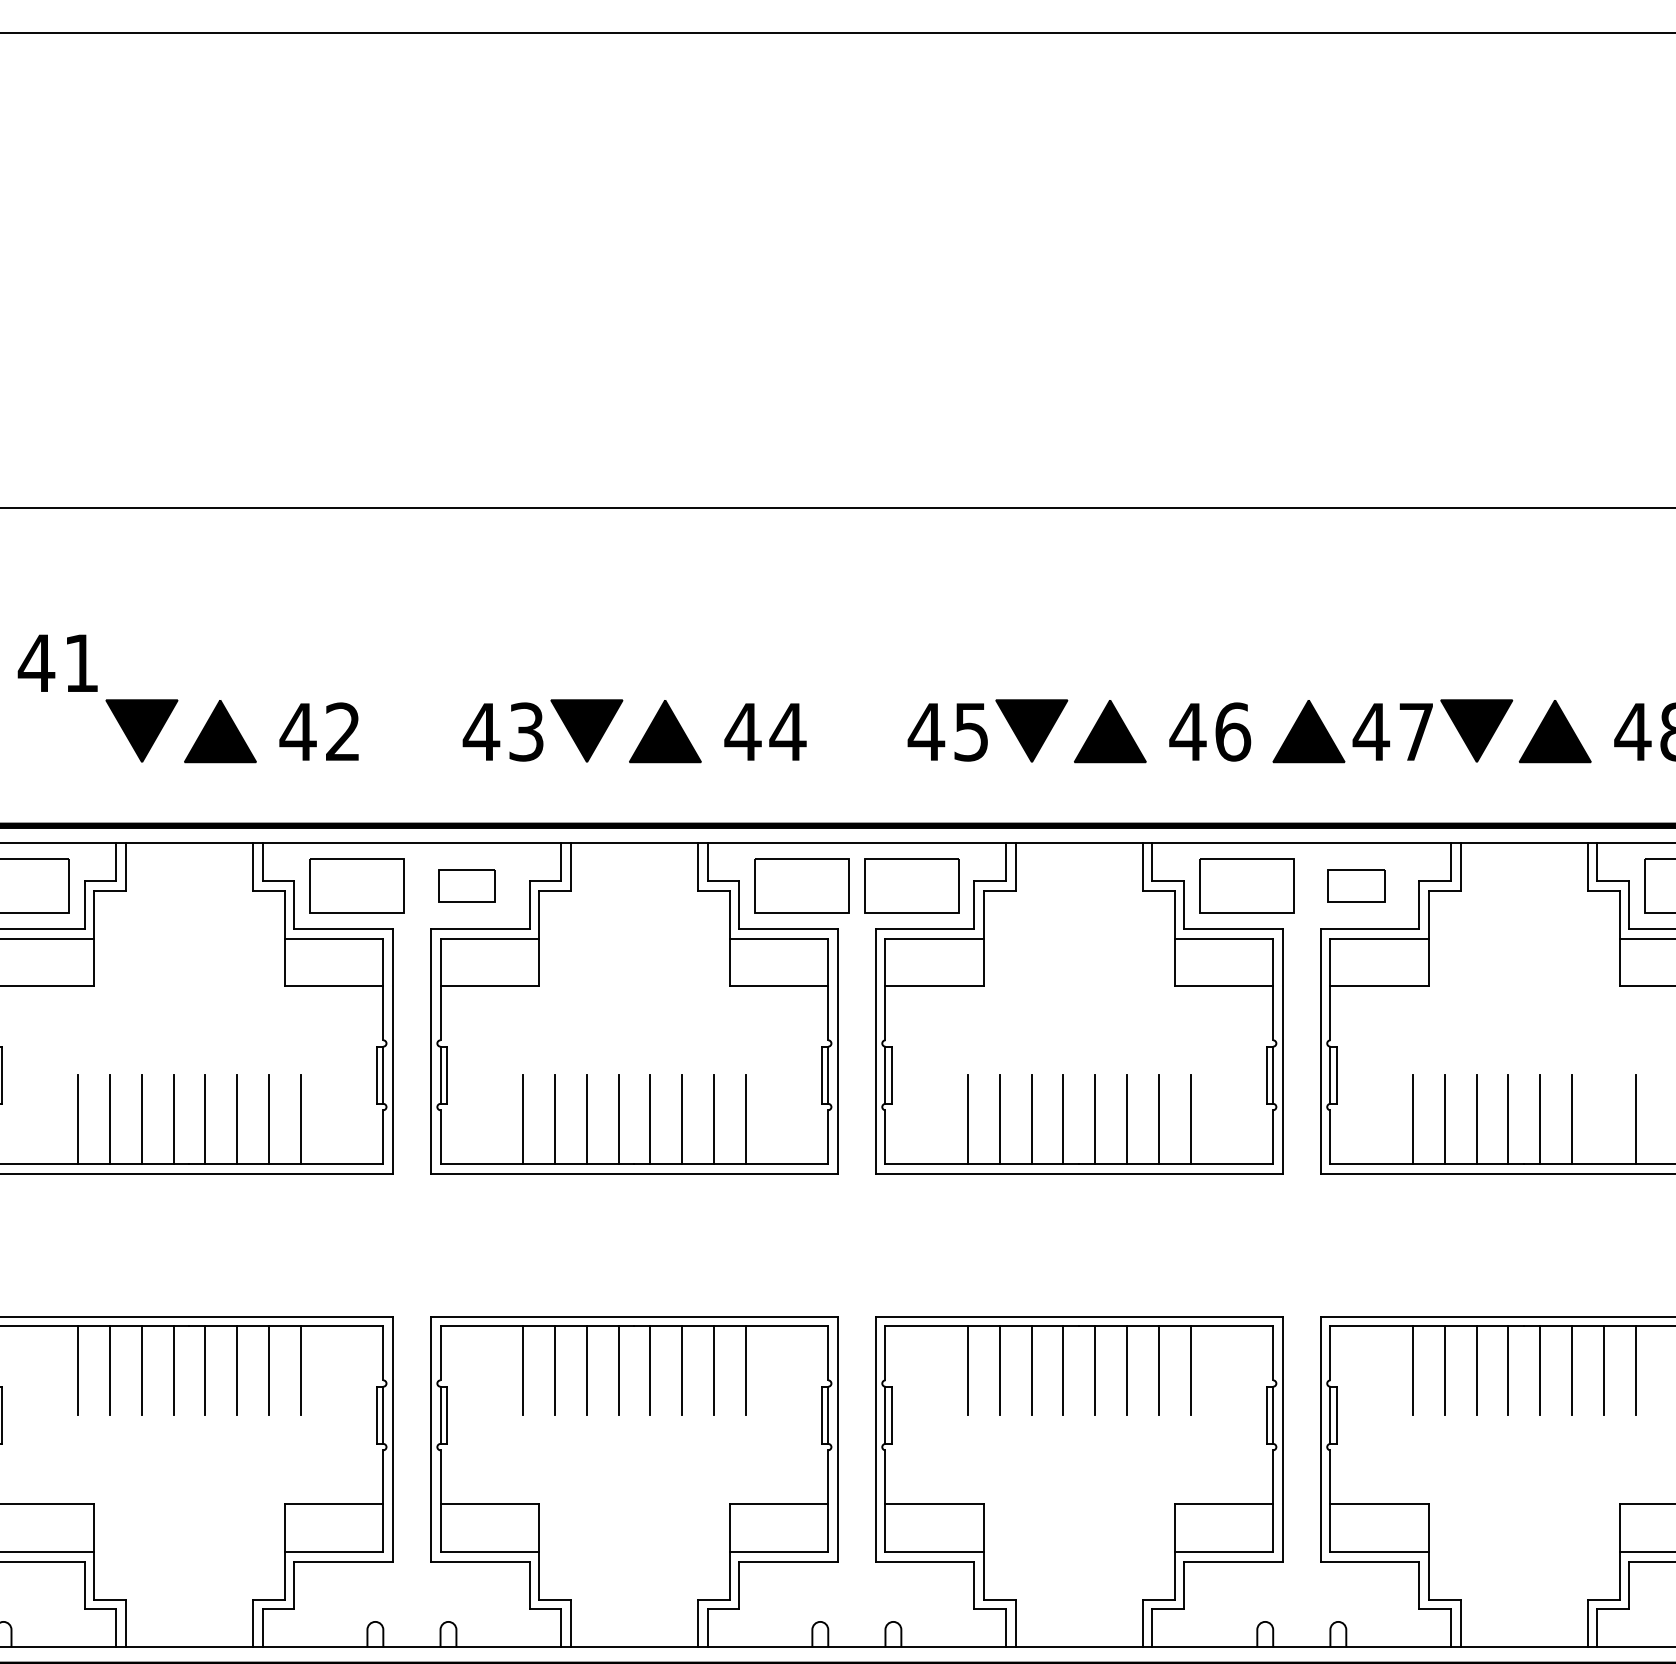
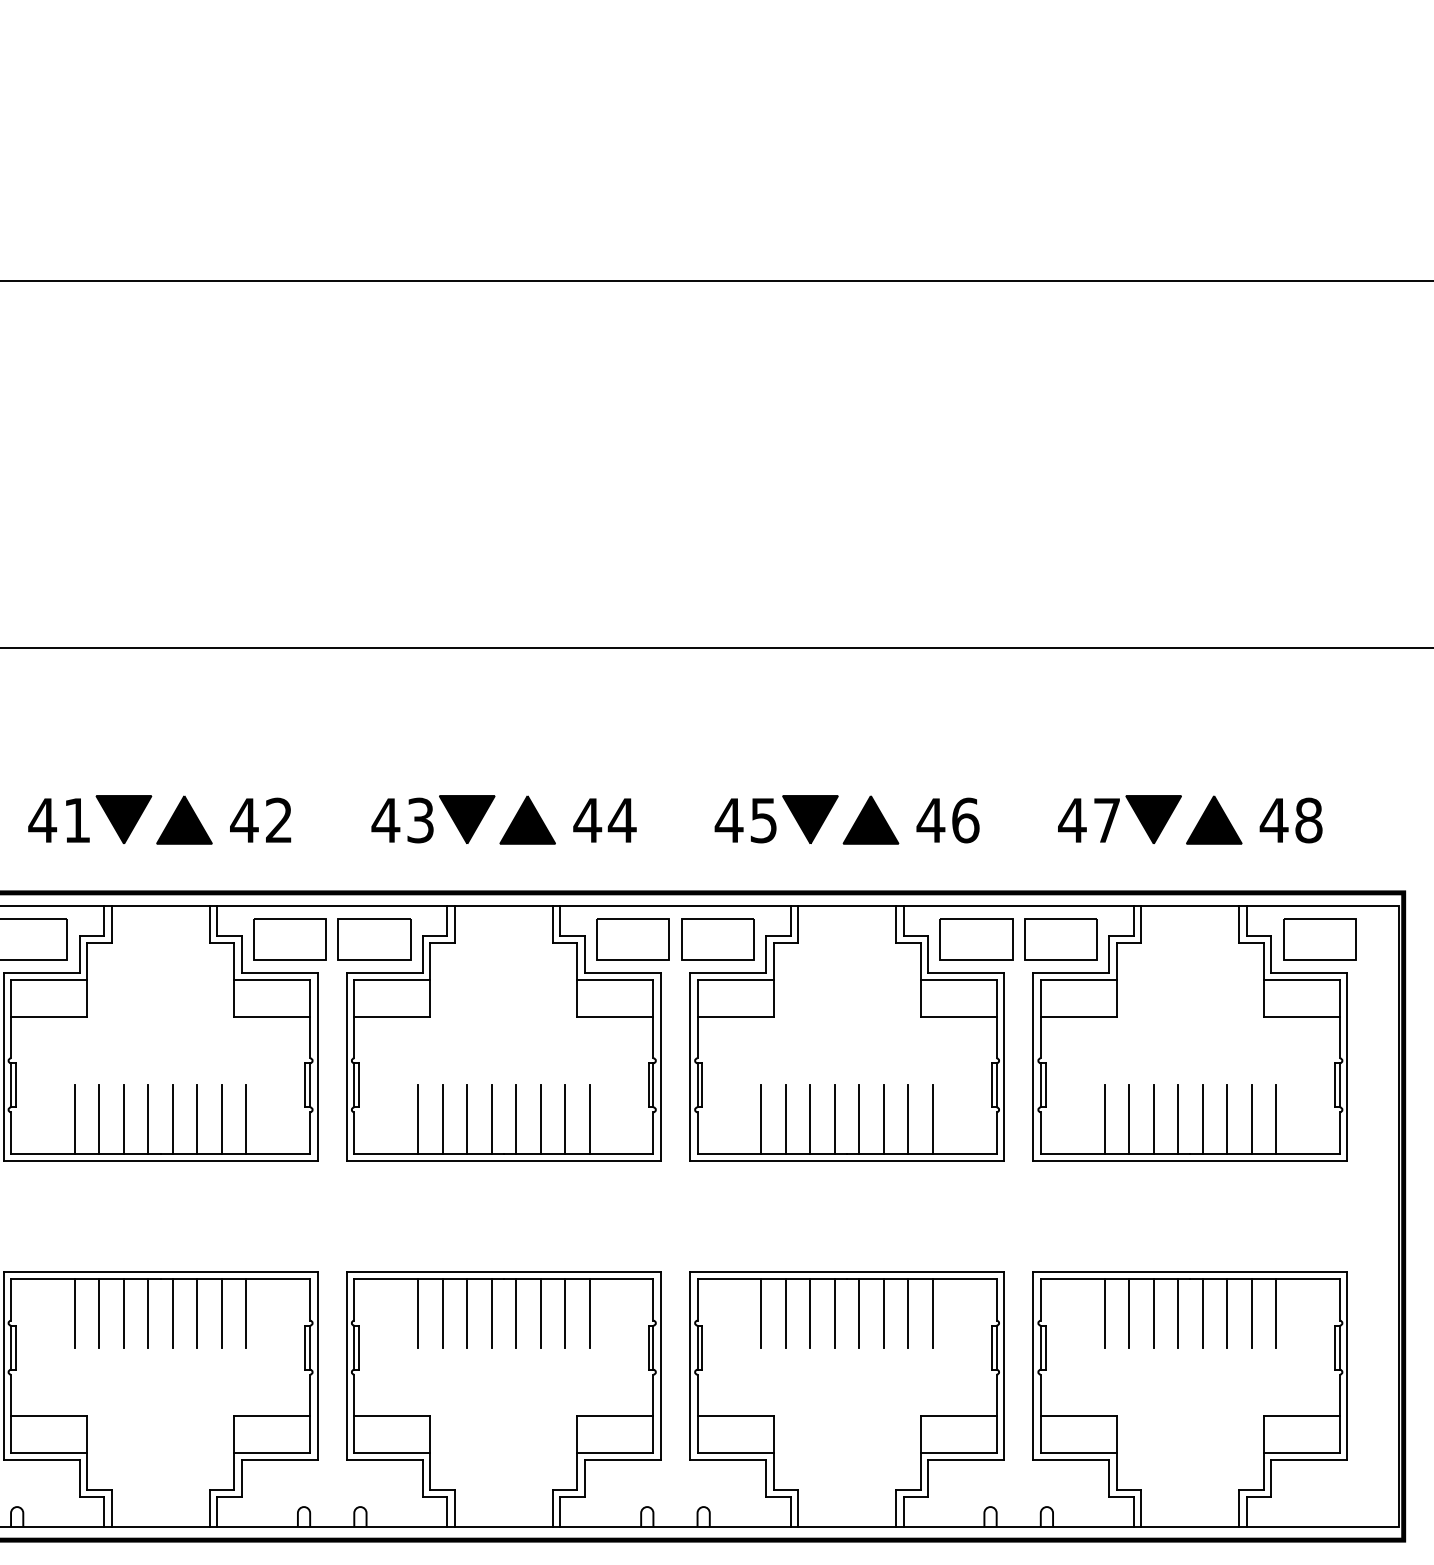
text: (57, 663) -> (58, 820), moved
part: (1309, 730) -> (1024, 819), removed
part: (466, 886) -> (374, 939), size x1.67
part: (1355, 886) -> (1060, 939), size x1.67
line: (1603, 1119) -> (1251, 1119), added

